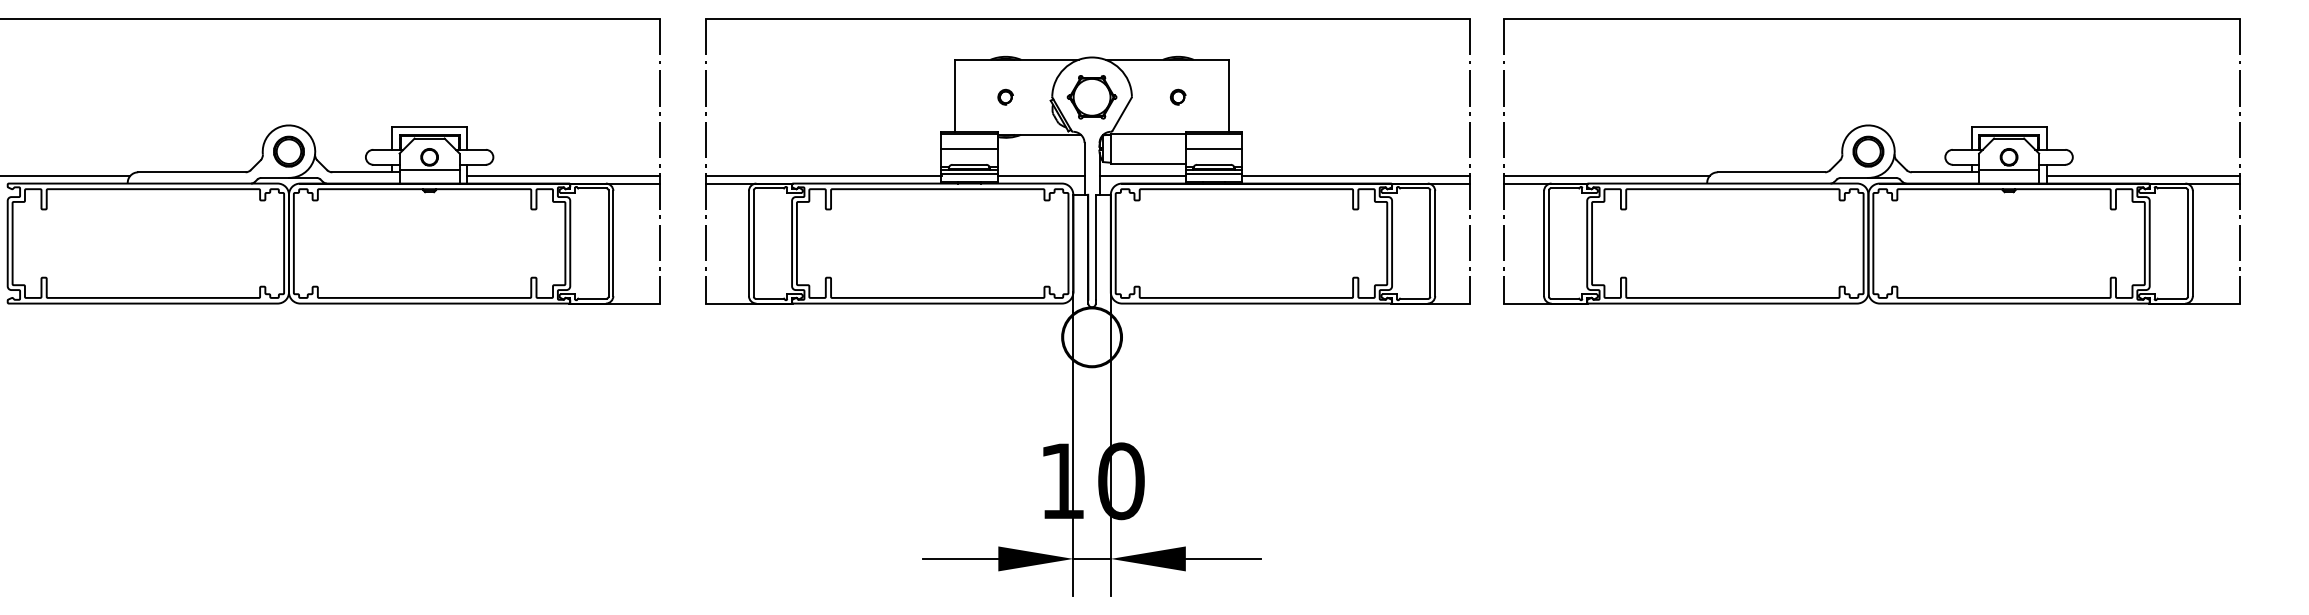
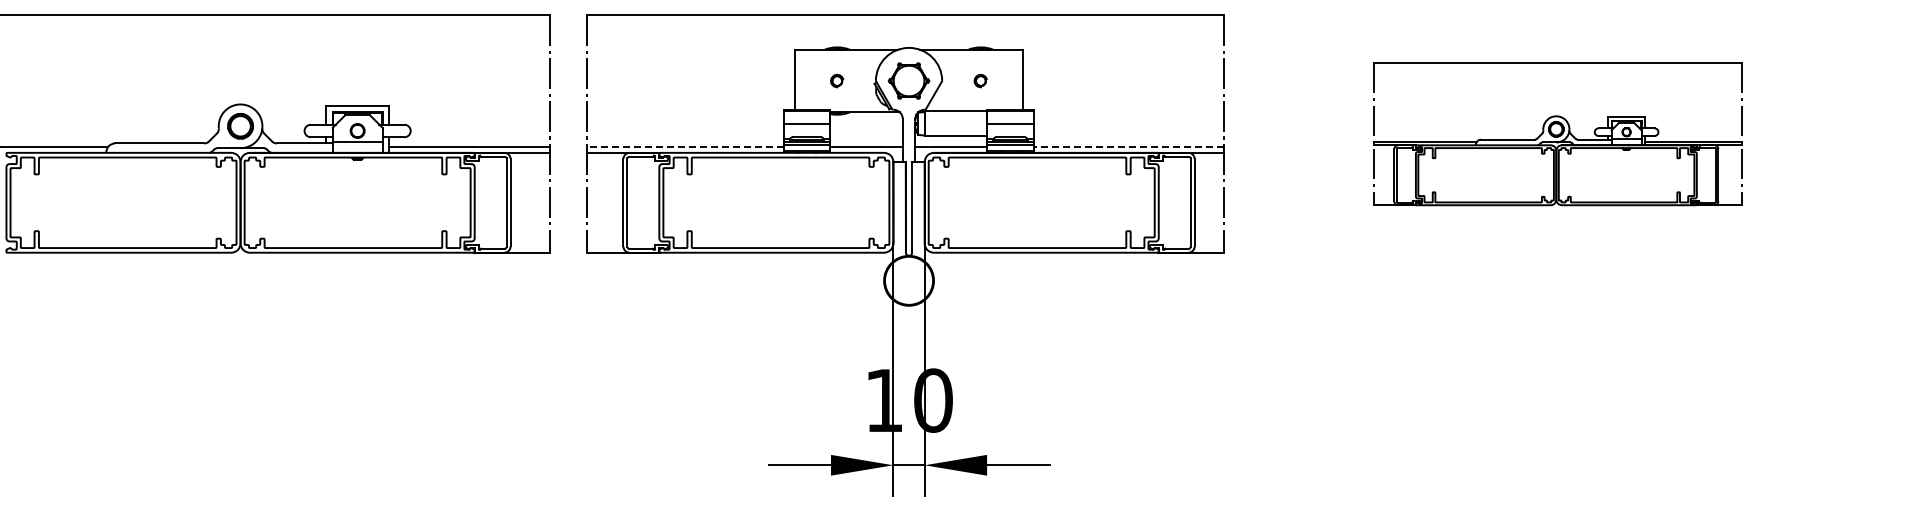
part: (1871, 160) -> (1557, 133), size x0.6
line: (823, 175) -> (685, 146), solid -> dashed
line: (1355, 175) -> (1128, 146), solid -> dashed

